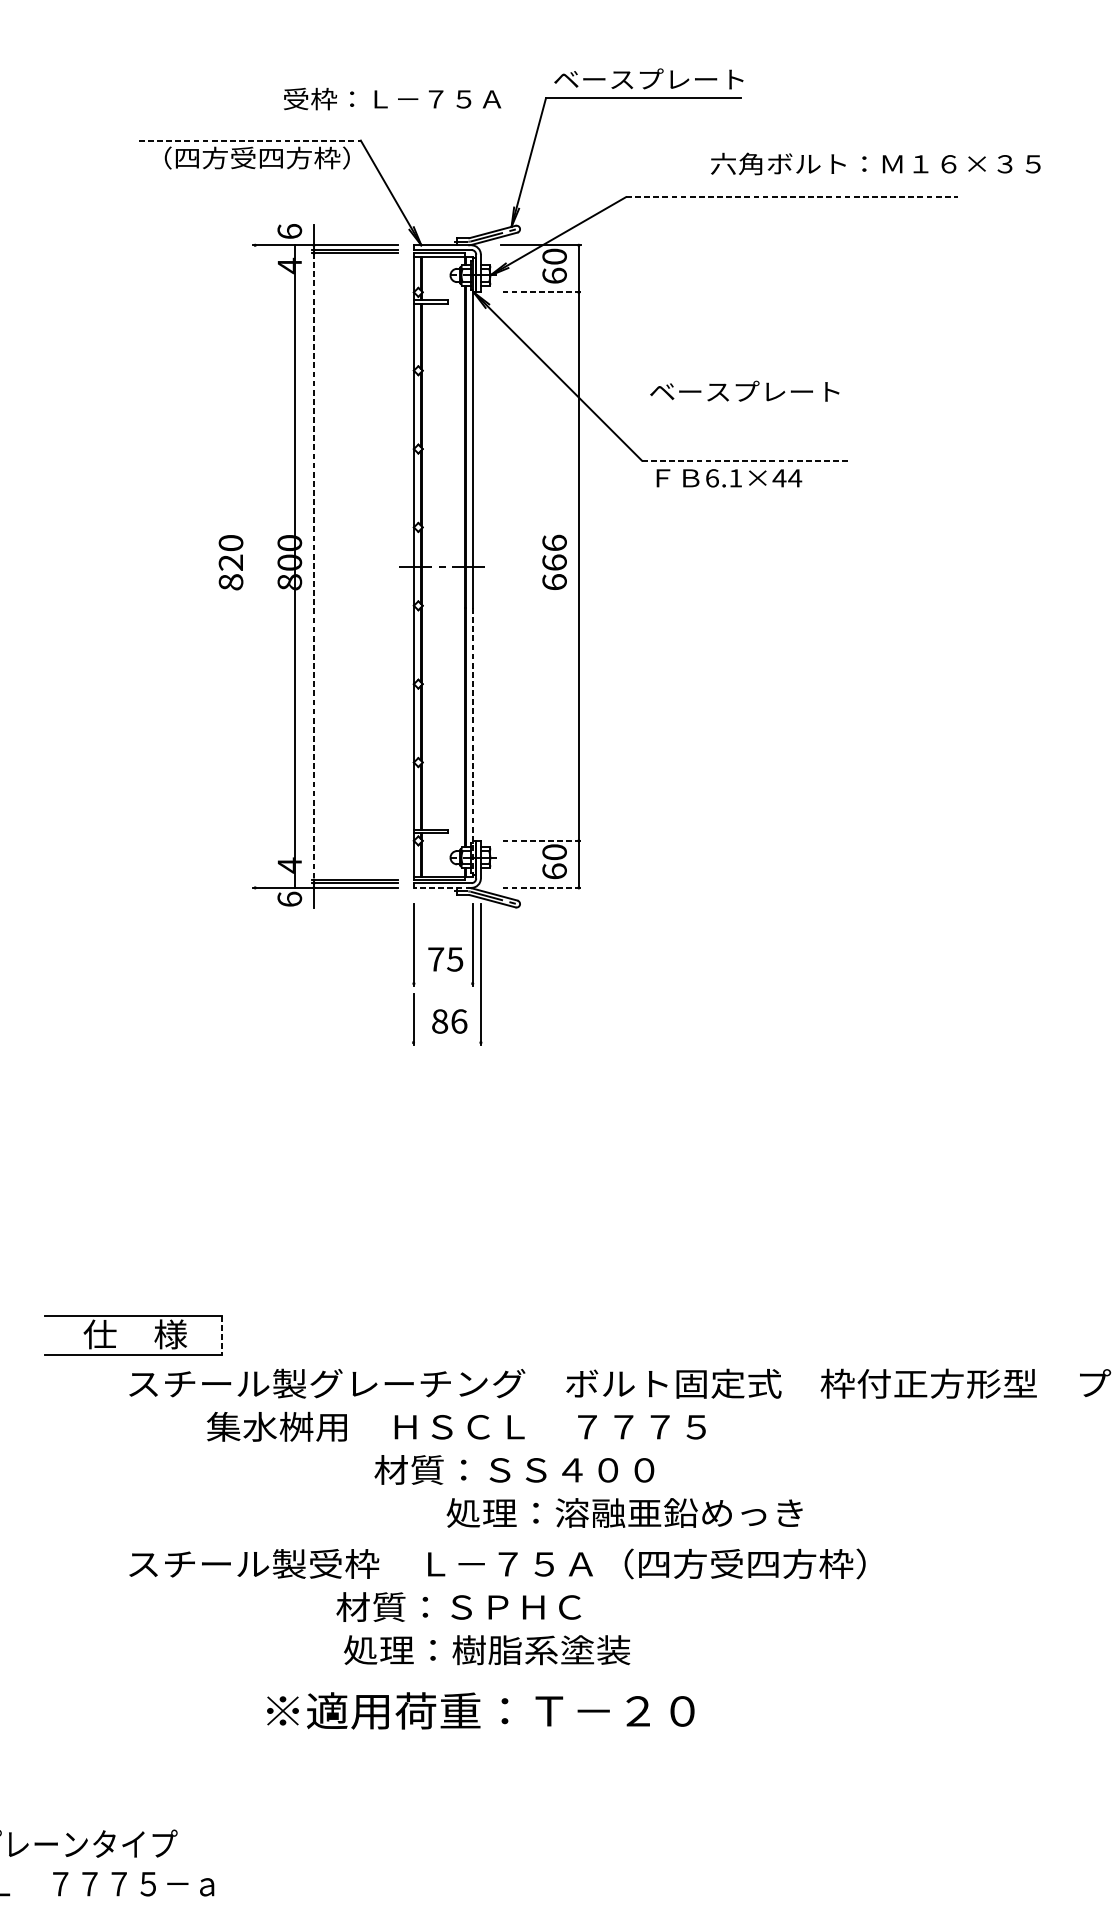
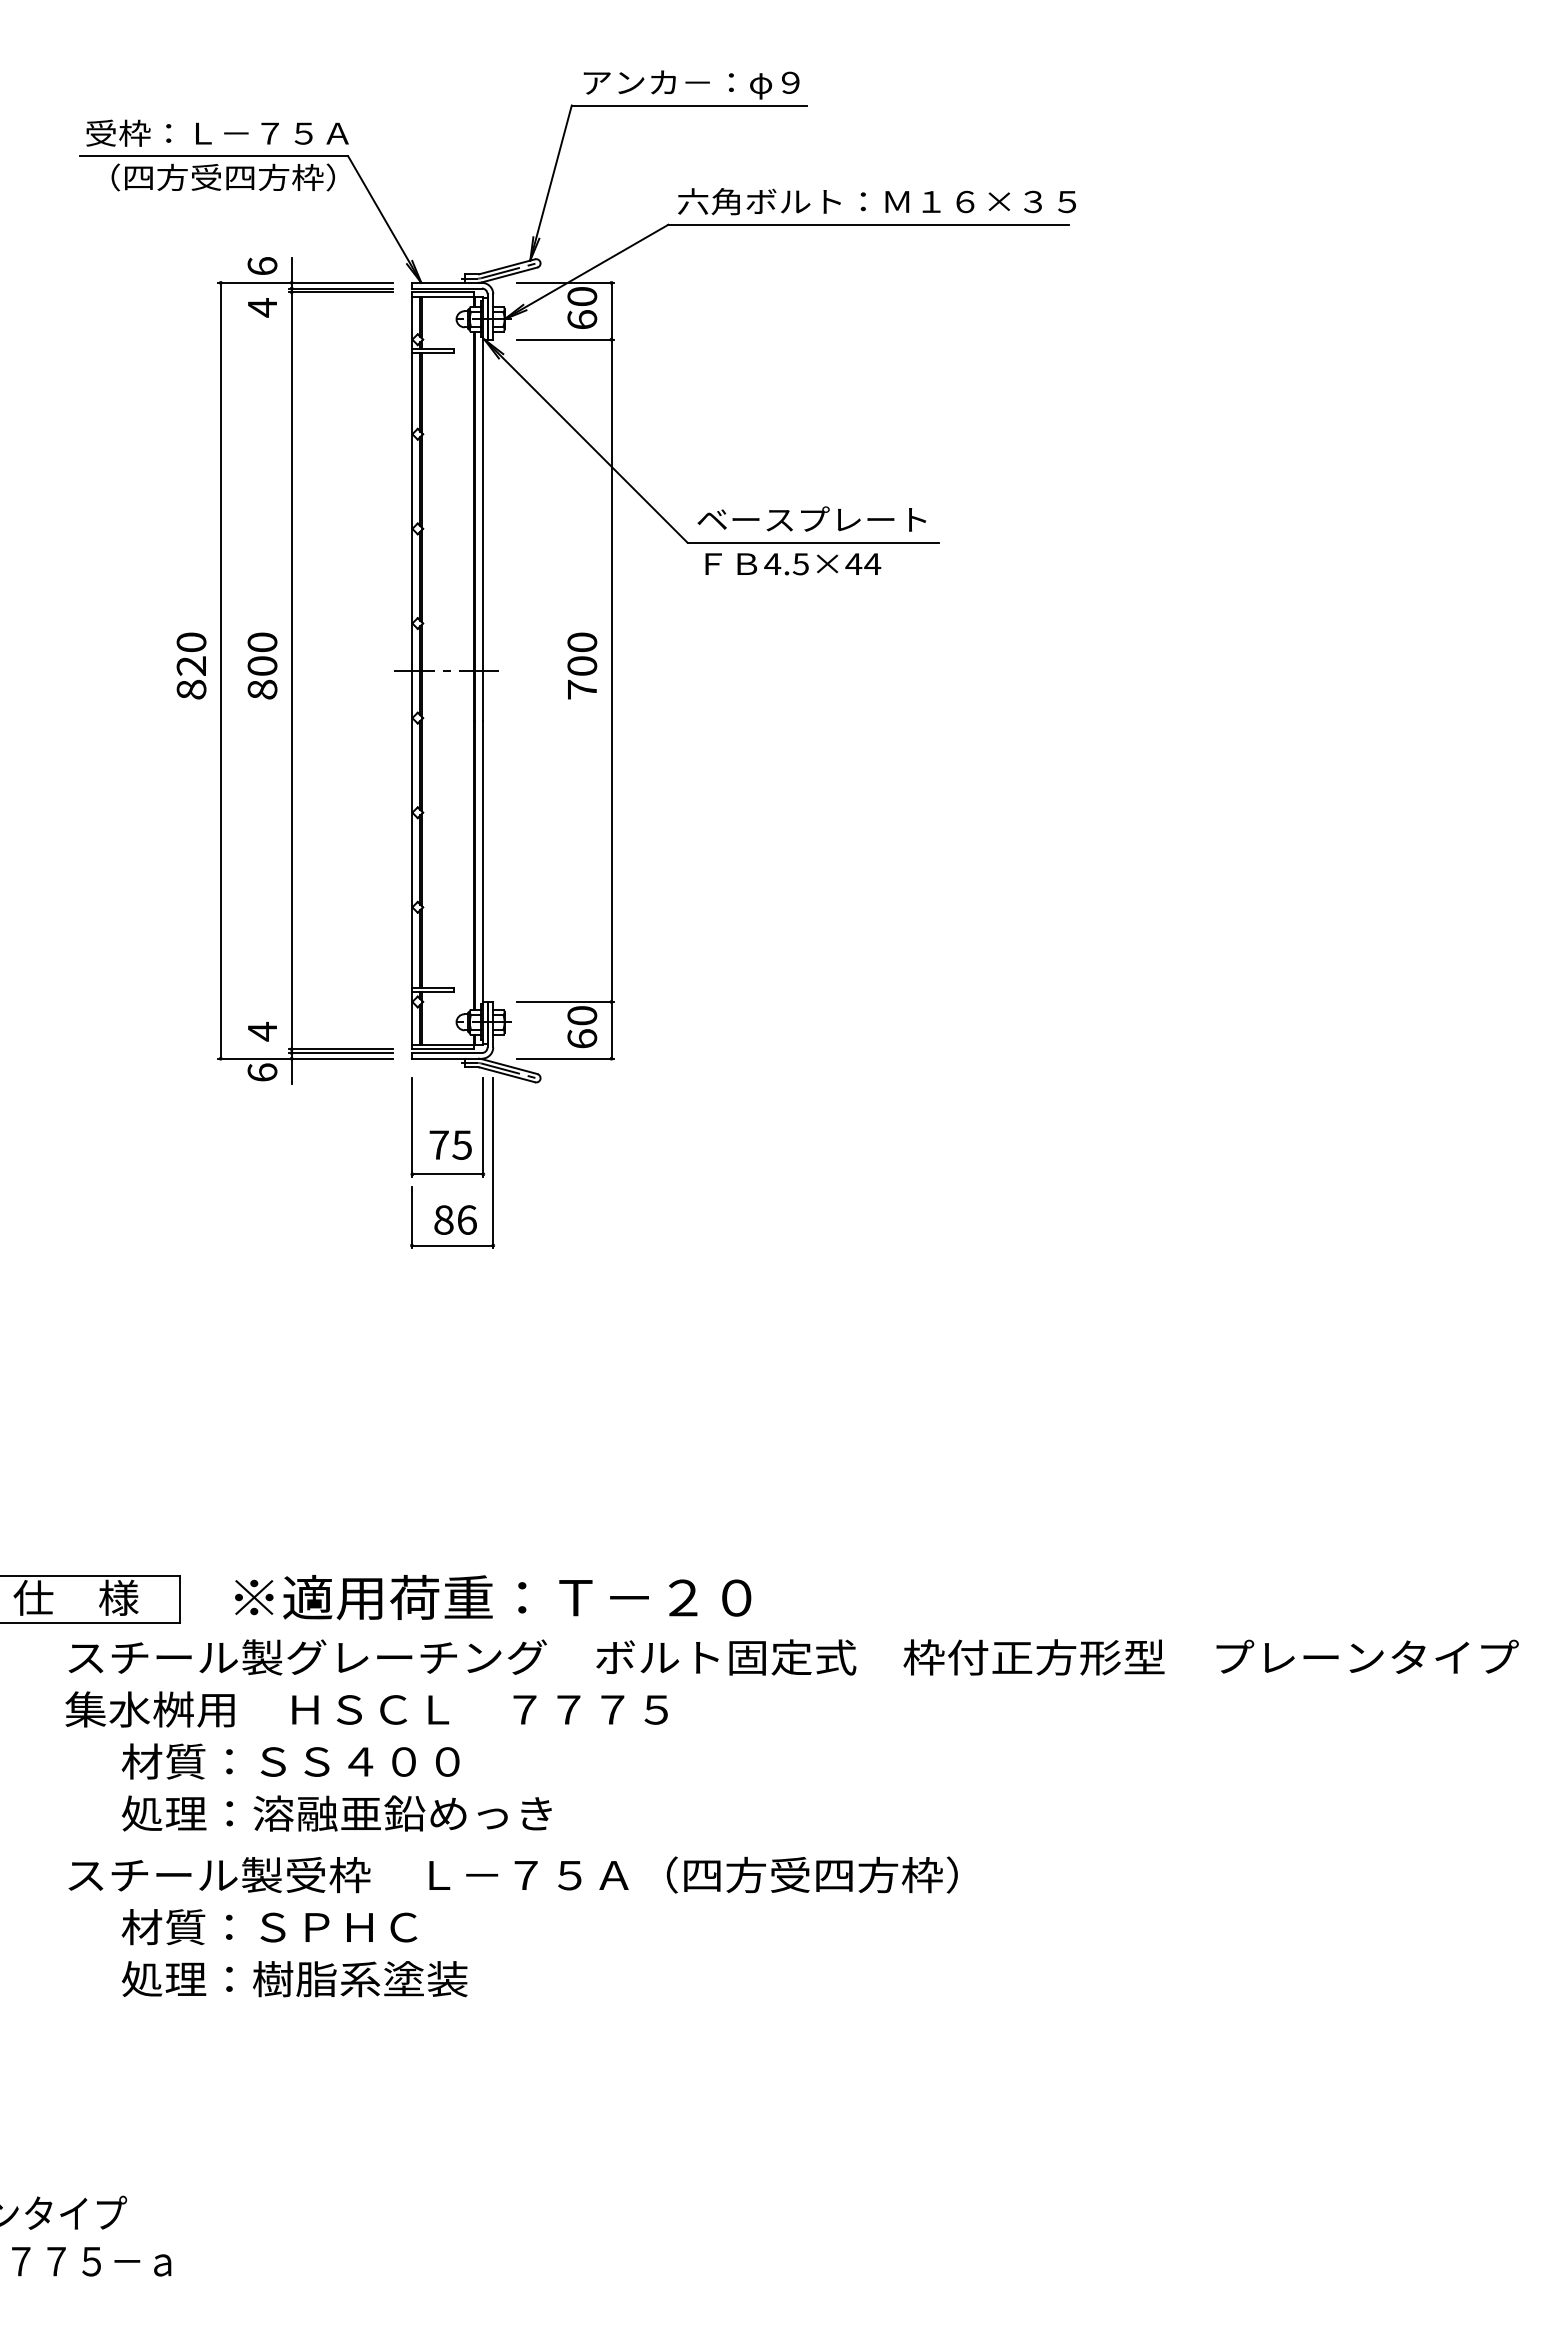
text: (648, 81) -> (695, 84), ベースプレート -> アンカ－：φ９
text: (392, 98) -> (217, 132), moved
line: (250, 140) -> (214, 156), dashed -> solid
text: (875, 163) -> (876, 201), moved
line: (792, 196) -> (869, 224), dashed -> solid
line: (540, 292) -> (565, 339), dashed -> solid
text: (744, 390) -> (811, 518), moved
line: (746, 460) -> (813, 542), dashed -> solid
text: (723, 478) -> (786, 564), 6.1×44 -> 4.5×44
text: (554, 562) -> (582, 665), 666 -> 700
line: (294, 566) -> (220, 670), moved
line: (313, 567) -> (291, 671), dashed -> solid
line: (472, 742) -> (483, 883), dashed -> solid
line: (540, 840) -> (565, 1001), dashed -> solid
line: (442, 887) -> (446, 1058), dashed -> solid
line: (540, 887) -> (565, 1058), dashed -> solid
line: (443, 983) -> (447, 1174), added
line: (447, 1042) -> (452, 1245), added
line: (221, 1335) -> (180, 1599), dashed -> solid
text: (456, 1426) -> (366, 1709), moved
text: (514, 1469) -> (290, 1761), moved
text: (624, 1512) -> (336, 1813), moved
text: (458, 1607) -> (269, 1927), moved
text: (486, 1650) -> (294, 1979), moved
text: (481, 1710) -> (493, 1597), moved

